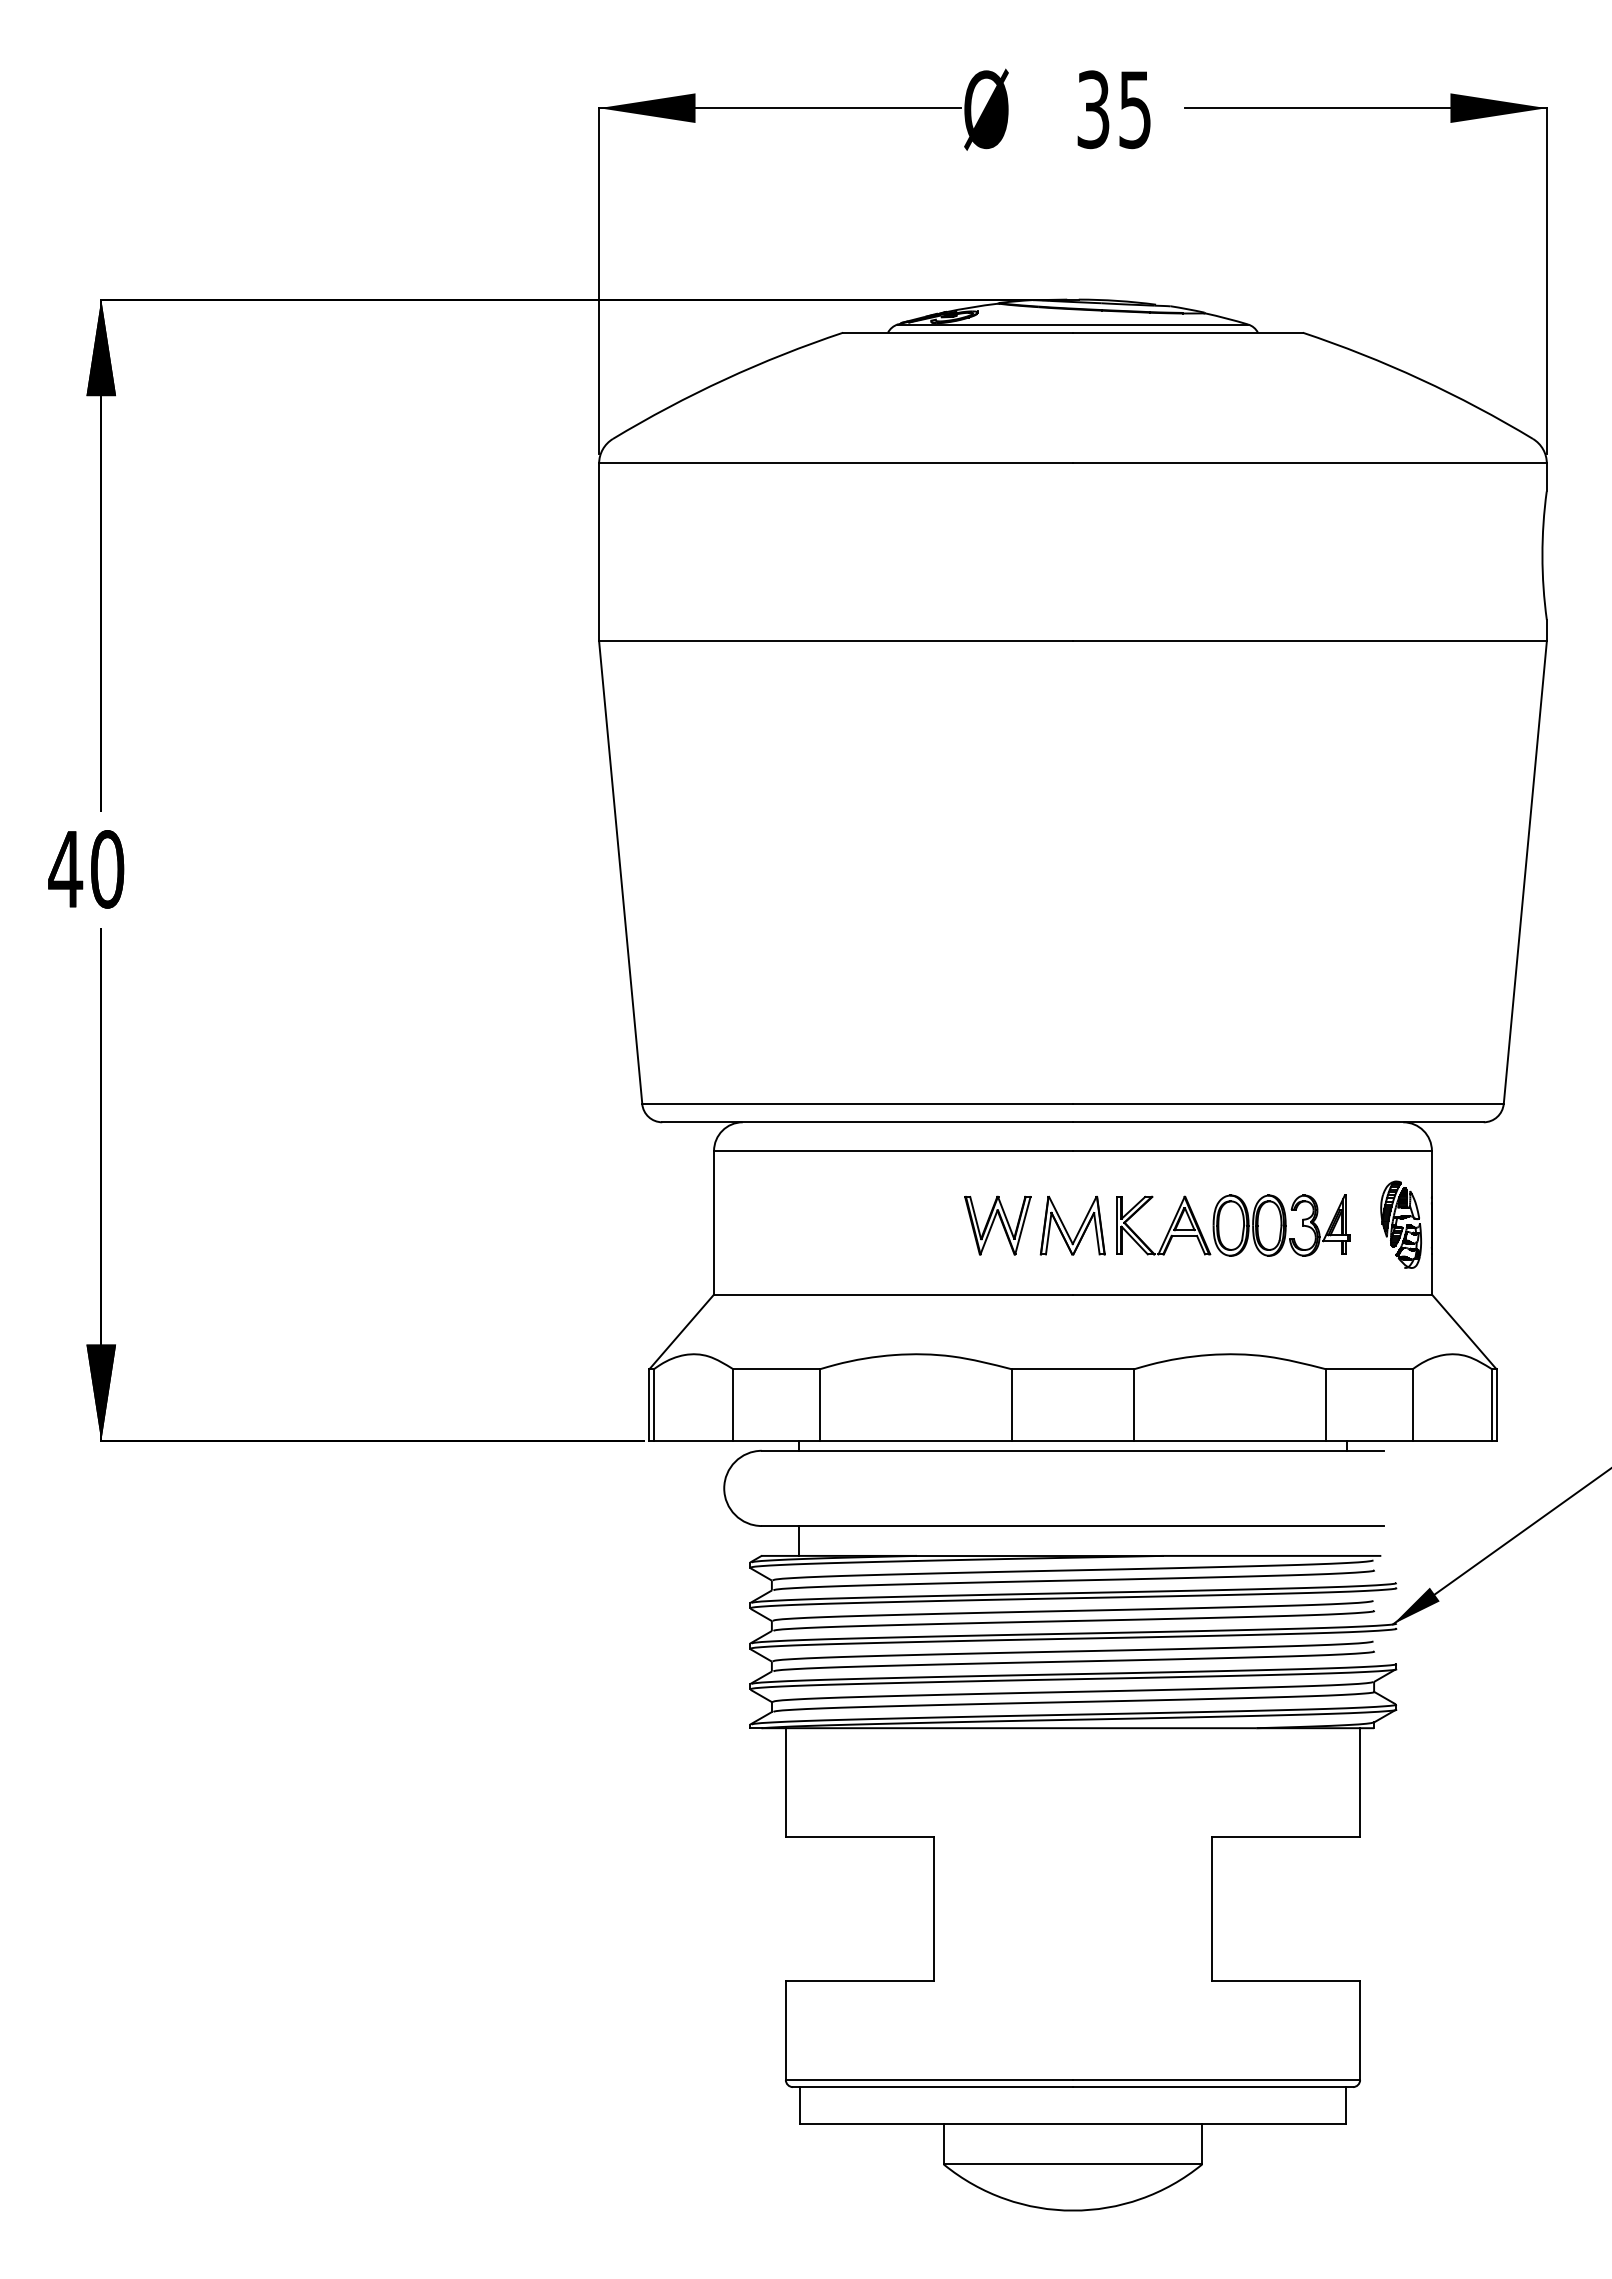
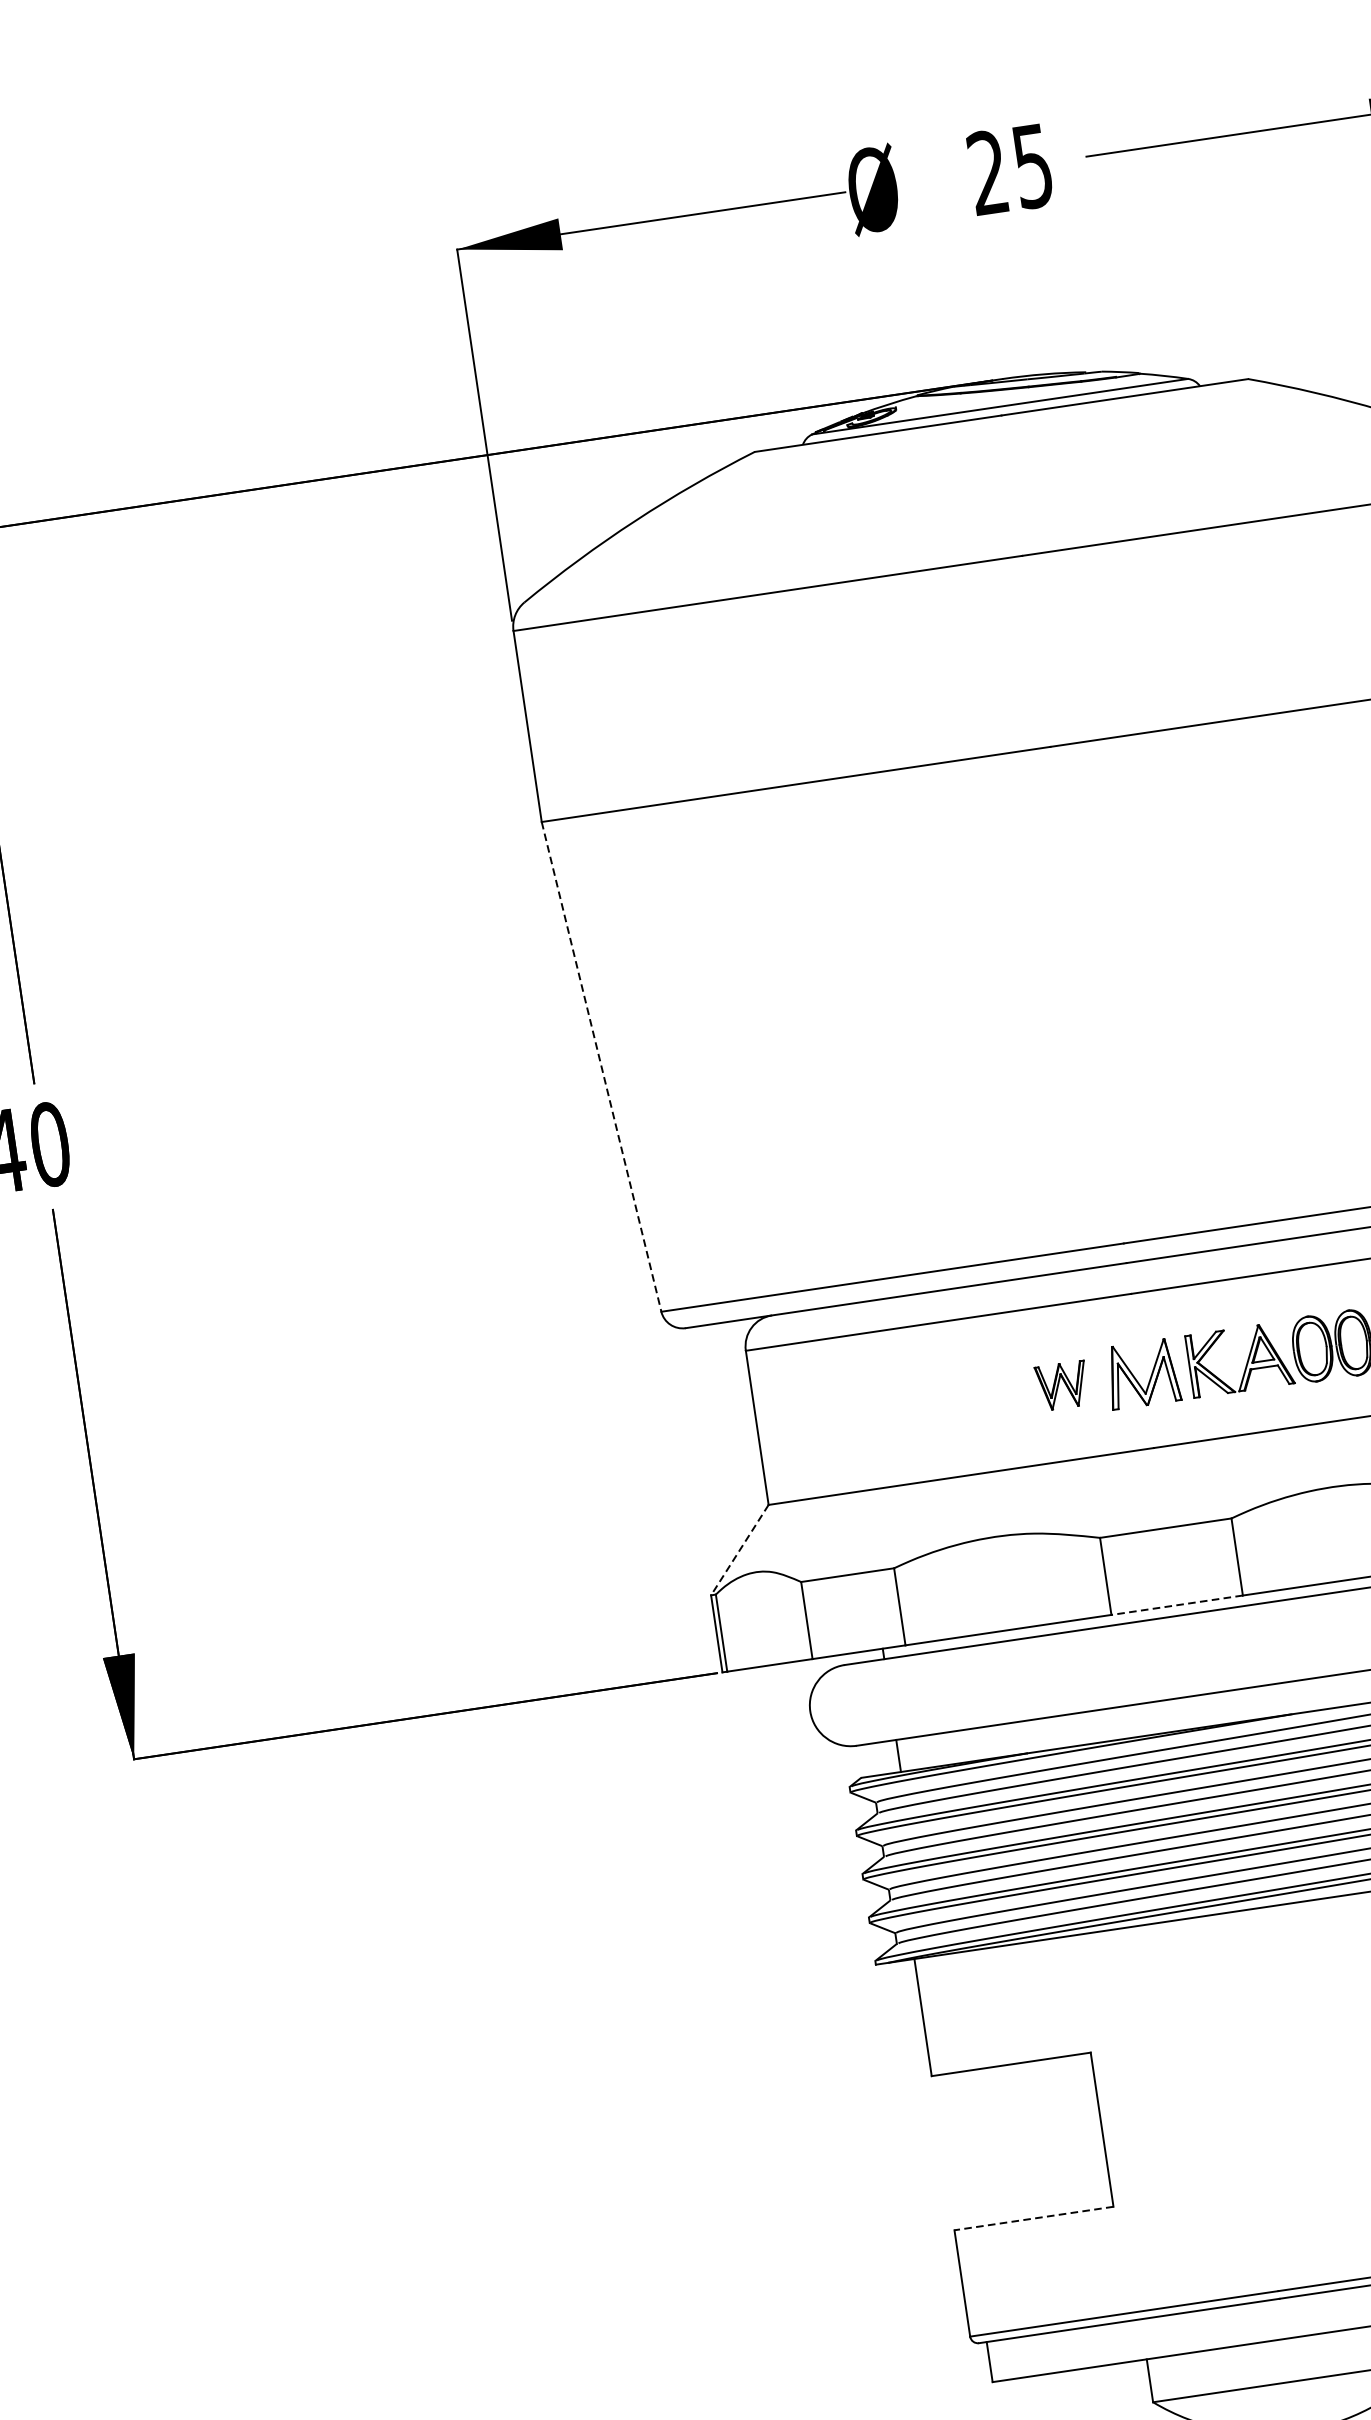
text: (1093, 109) -> (988, 172), 35 -> 25
line: (620, 873) -> (601, 1067), solid -> dashed
part: (997, 1225) -> (1061, 1385), size x0.7
line: (681, 1332) -> (739, 1550), solid -> dashed
line: (1072, 1441) -> (1176, 1605), solid -> dashed
line: (859, 1980) -> (1033, 2218), solid -> dashed

